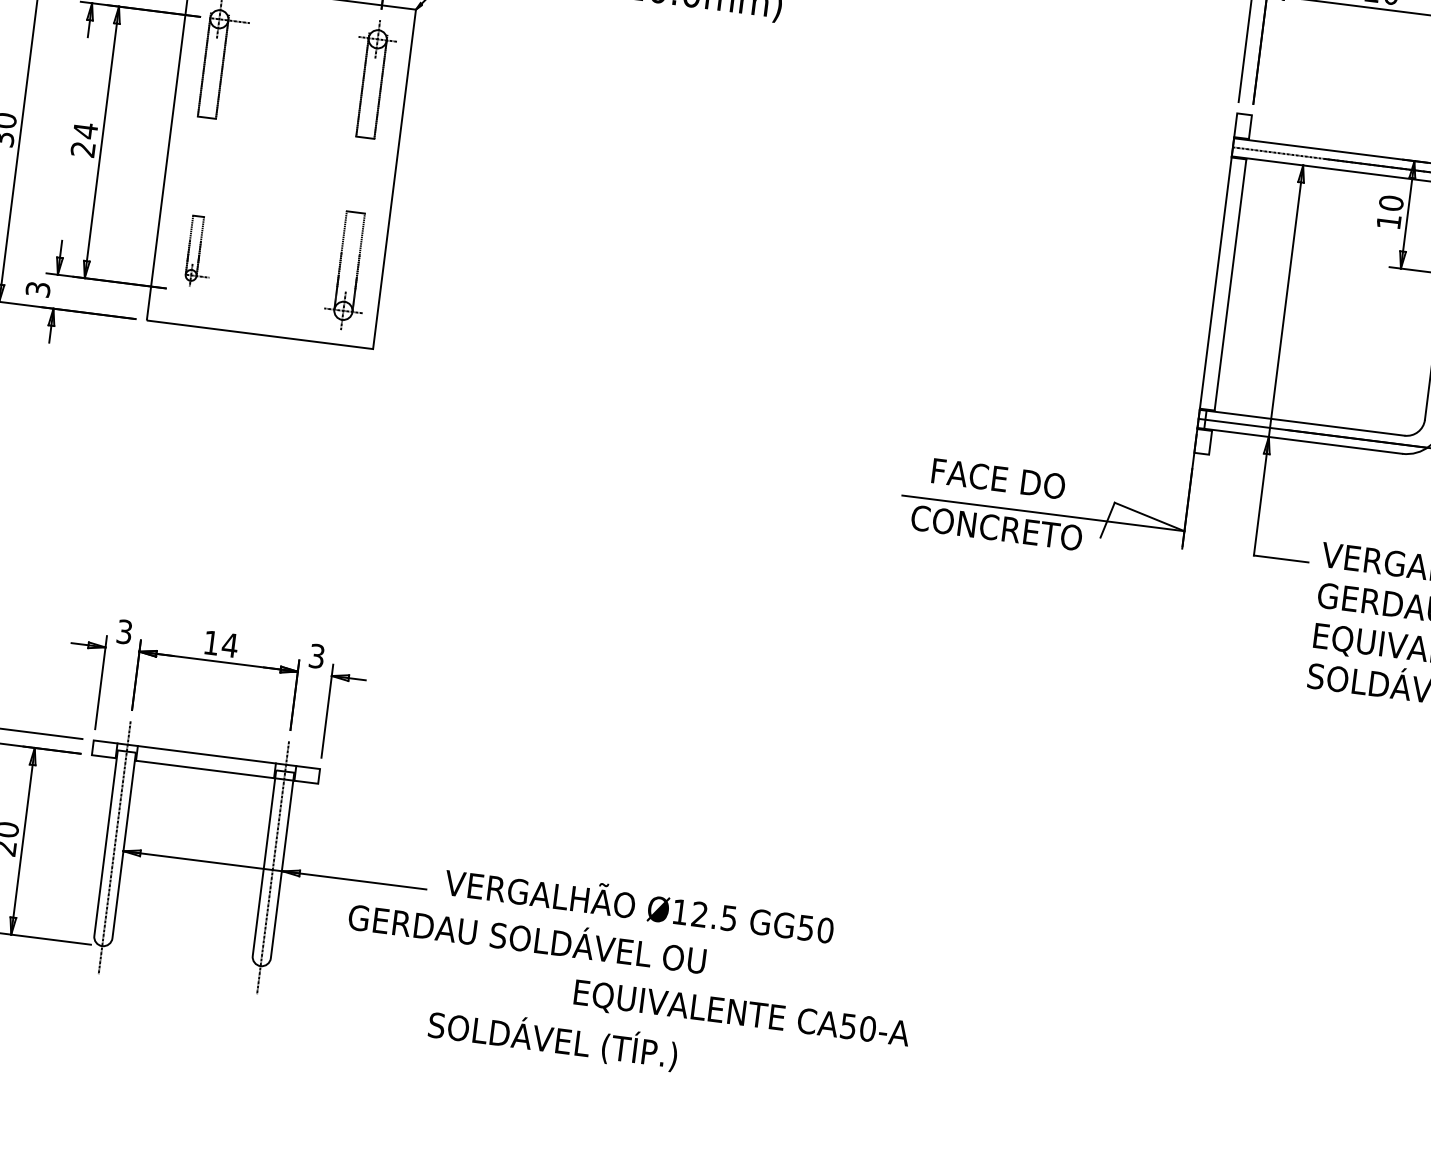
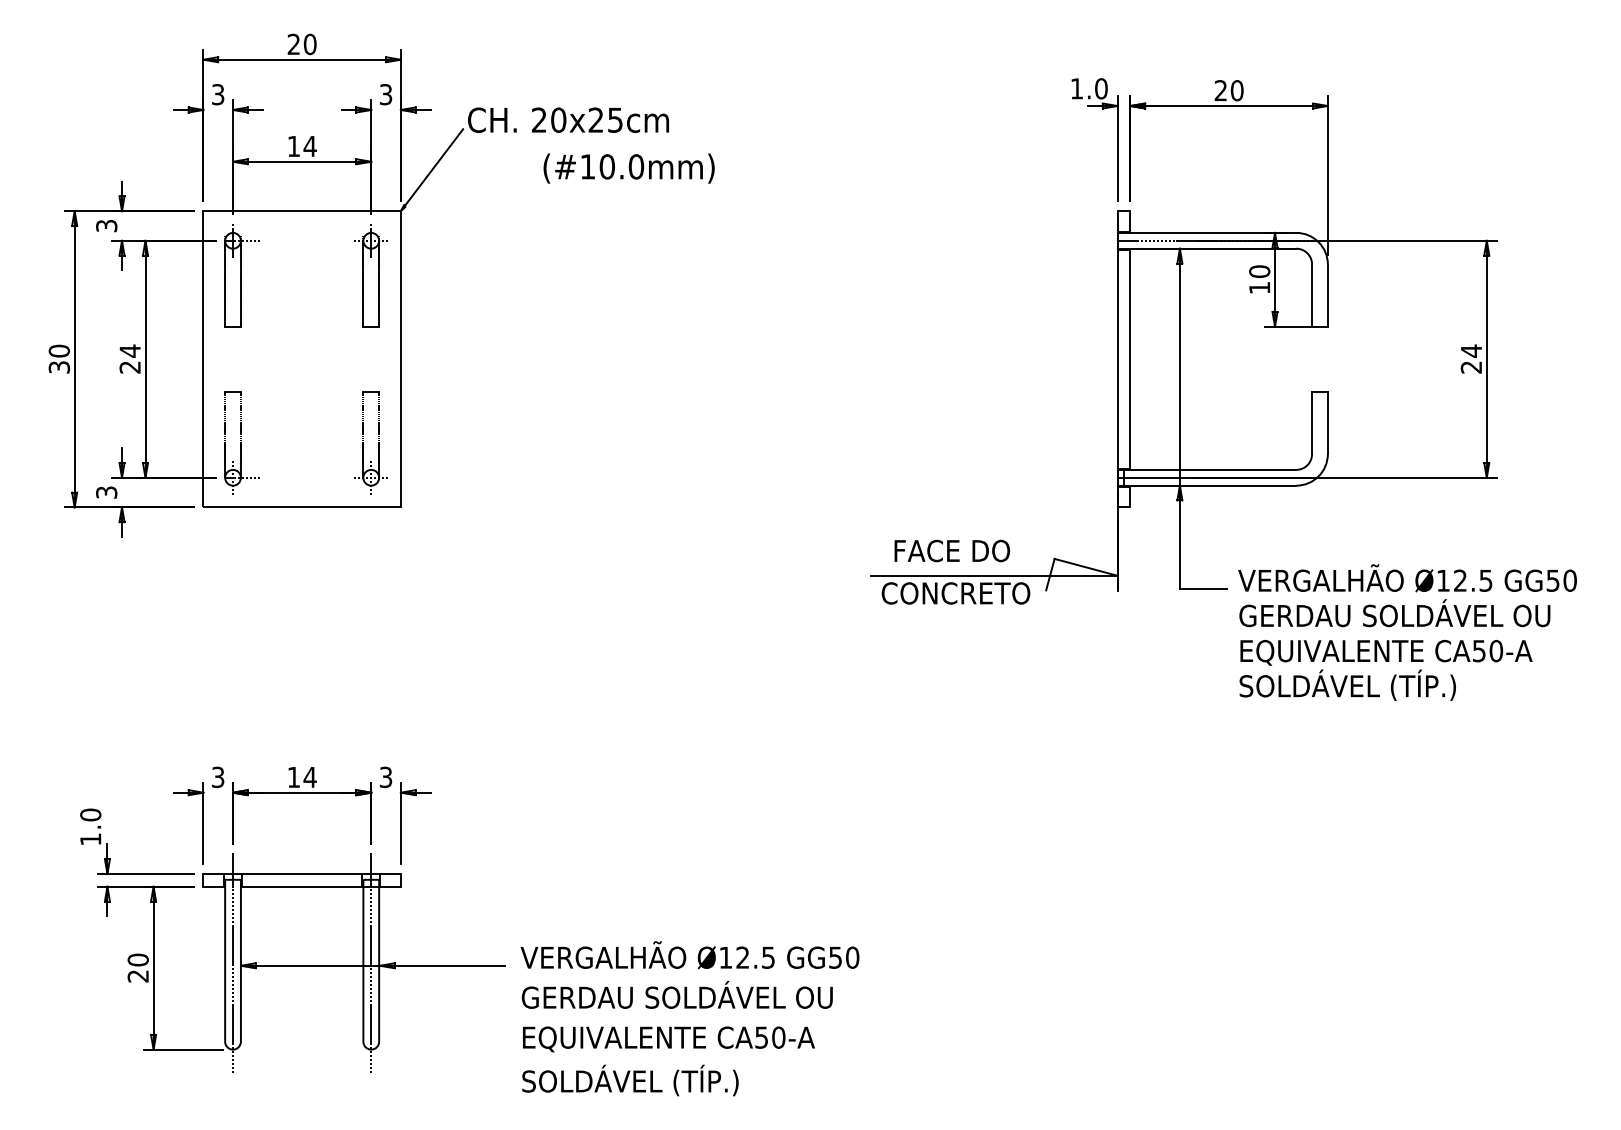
part: (199, 251) -> (241, 442), size x1.67
text: (526, 935) -> (676, 994), moved
text: (741, 1015) -> (668, 1039), moved

